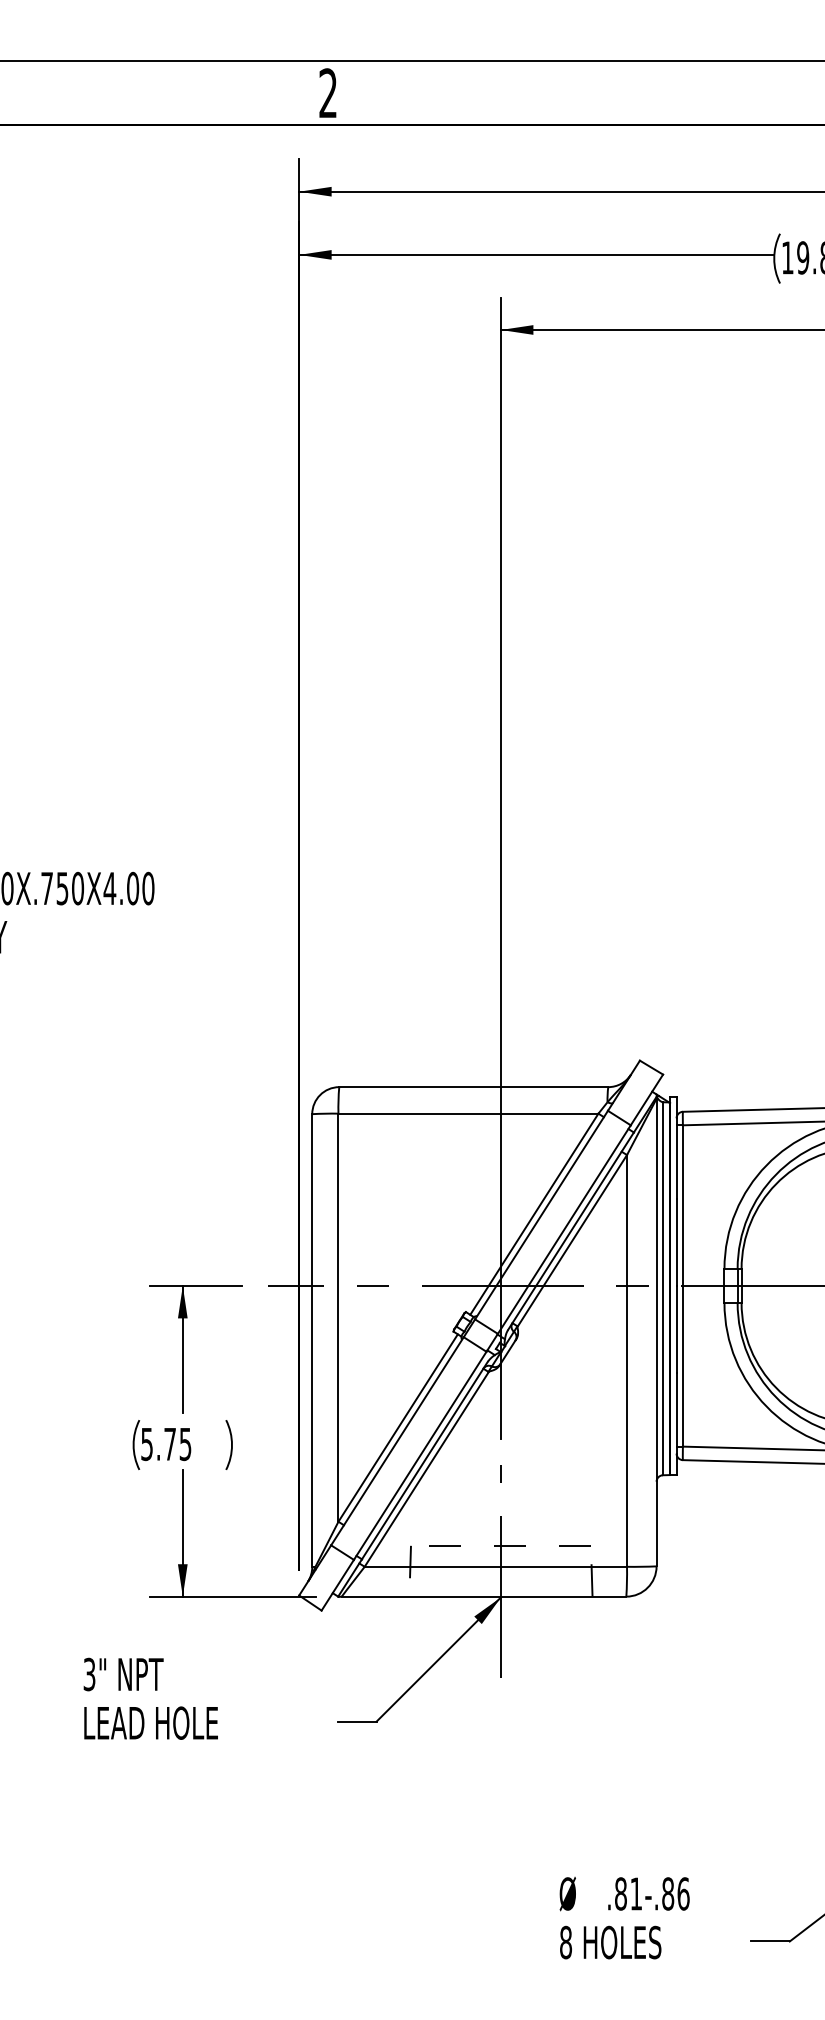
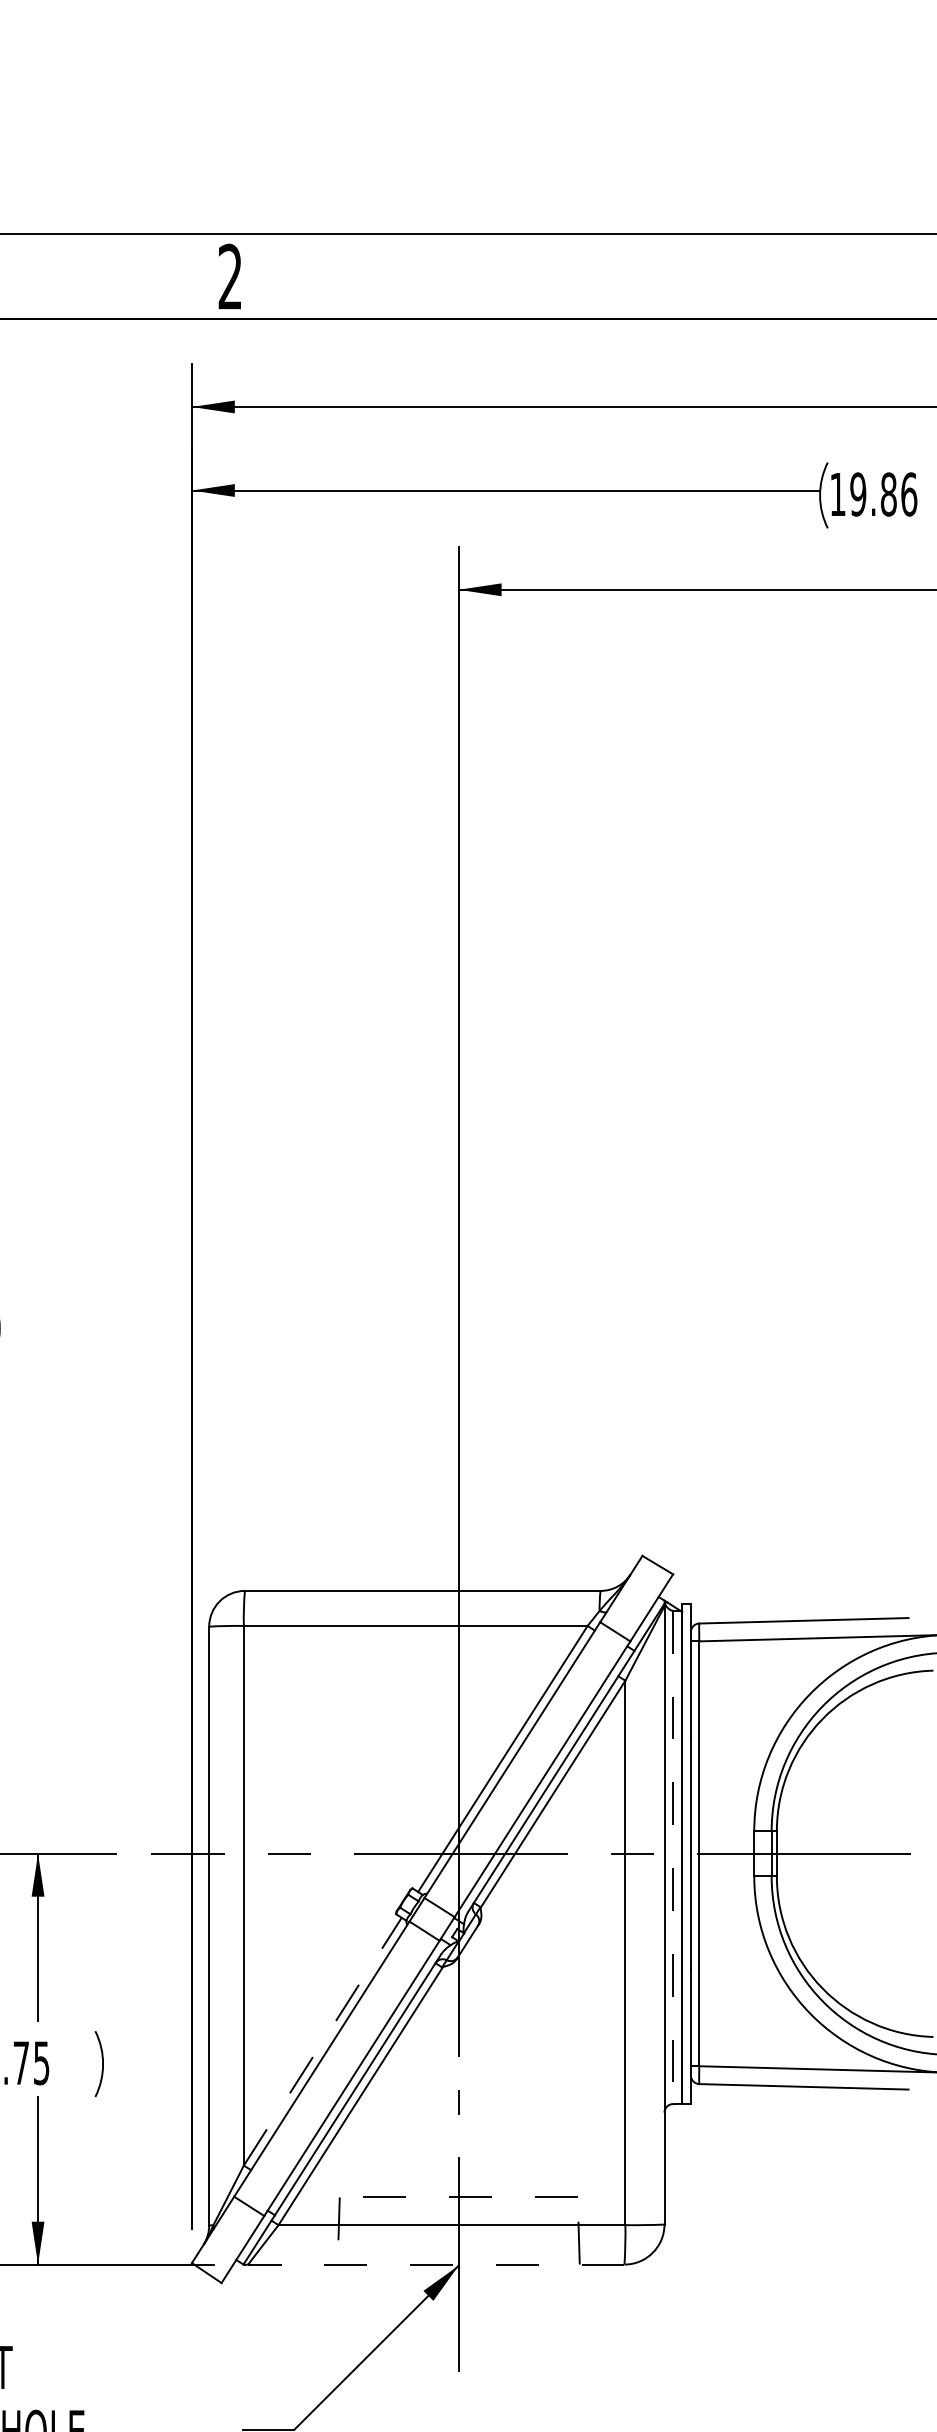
line: (662, 1288) -> (672, 1857), solid -> dashed
line: (398, 1427) -> (323, 2040), solid -> dashed
line: (483, 1596) -> (435, 2264), solid -> dashed

